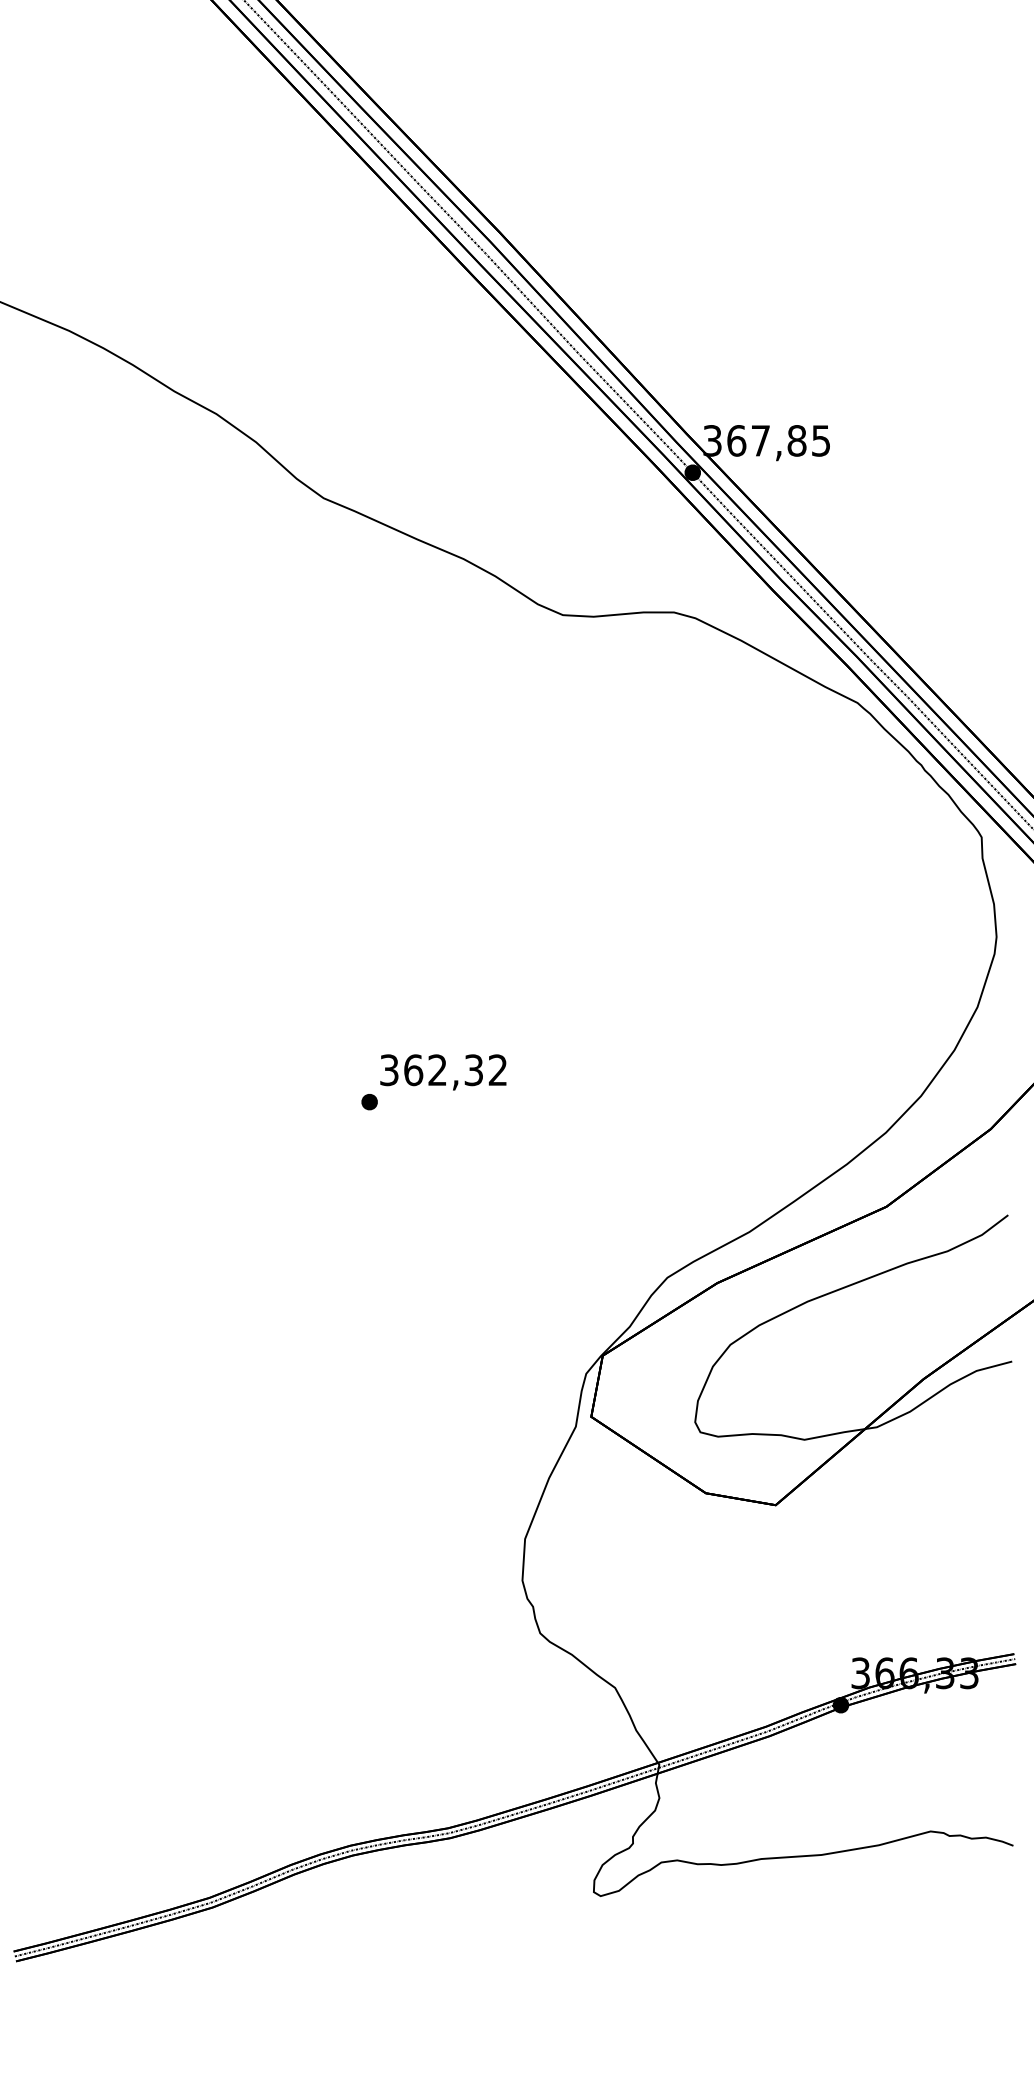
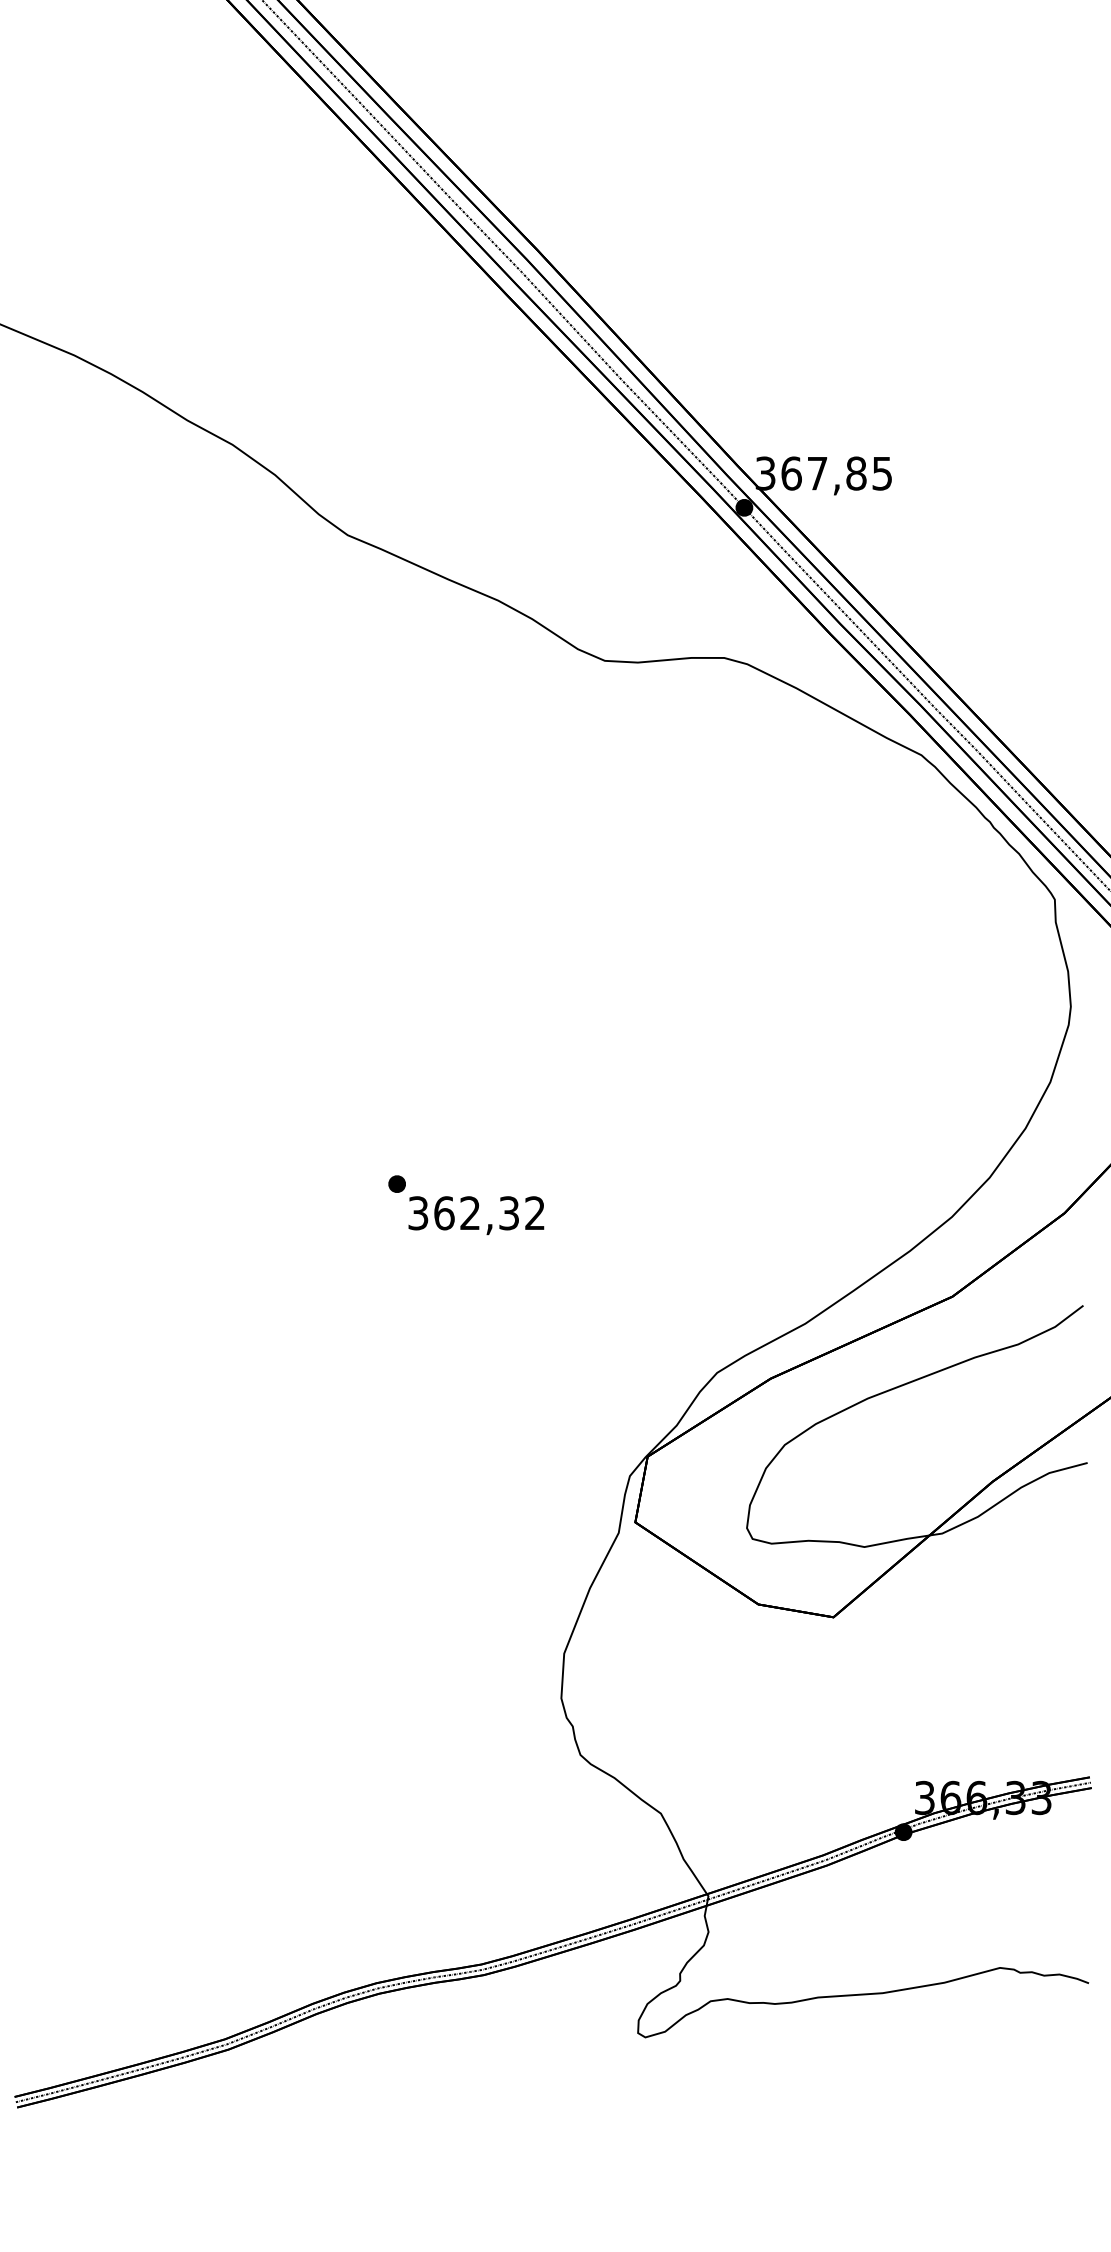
text: (443, 1072) -> (476, 1215), moved

